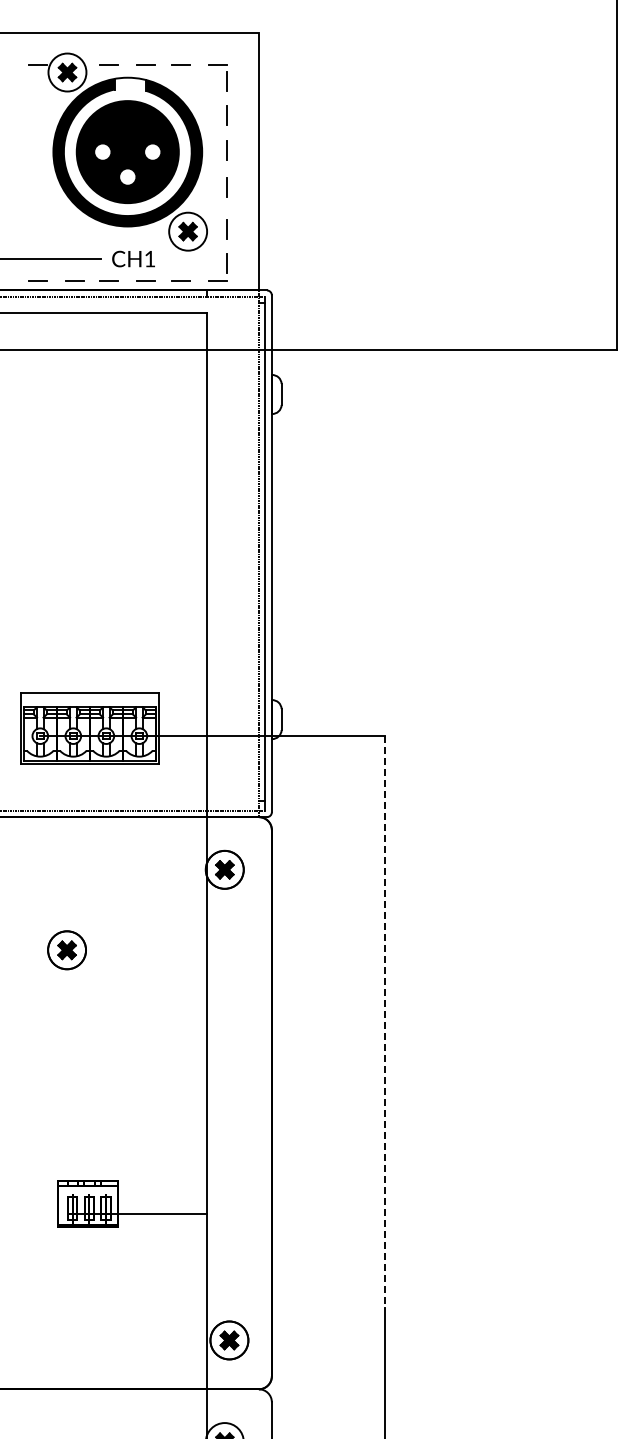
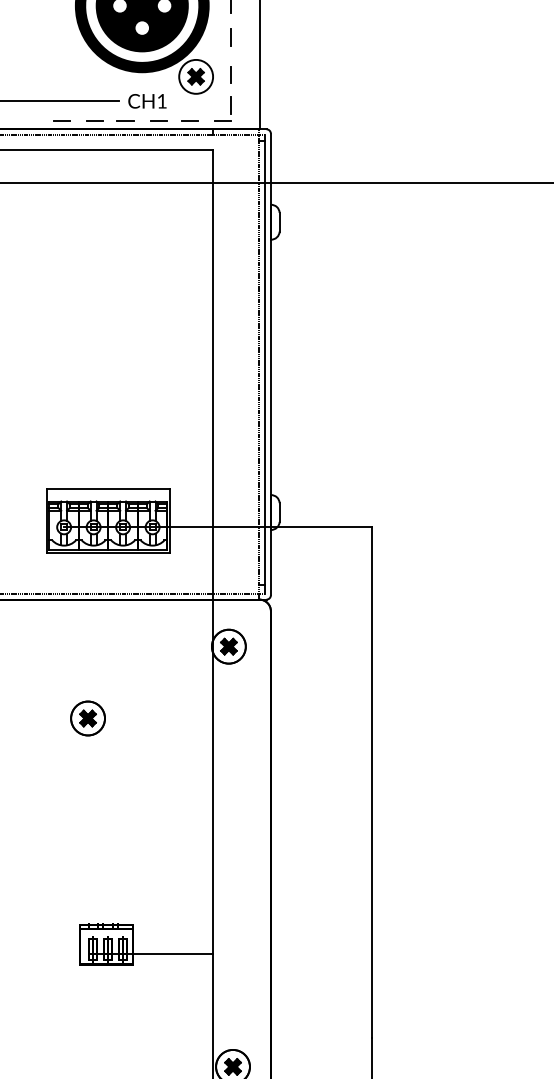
line: (385, 1022) -> (372, 782), dashed -> solid

